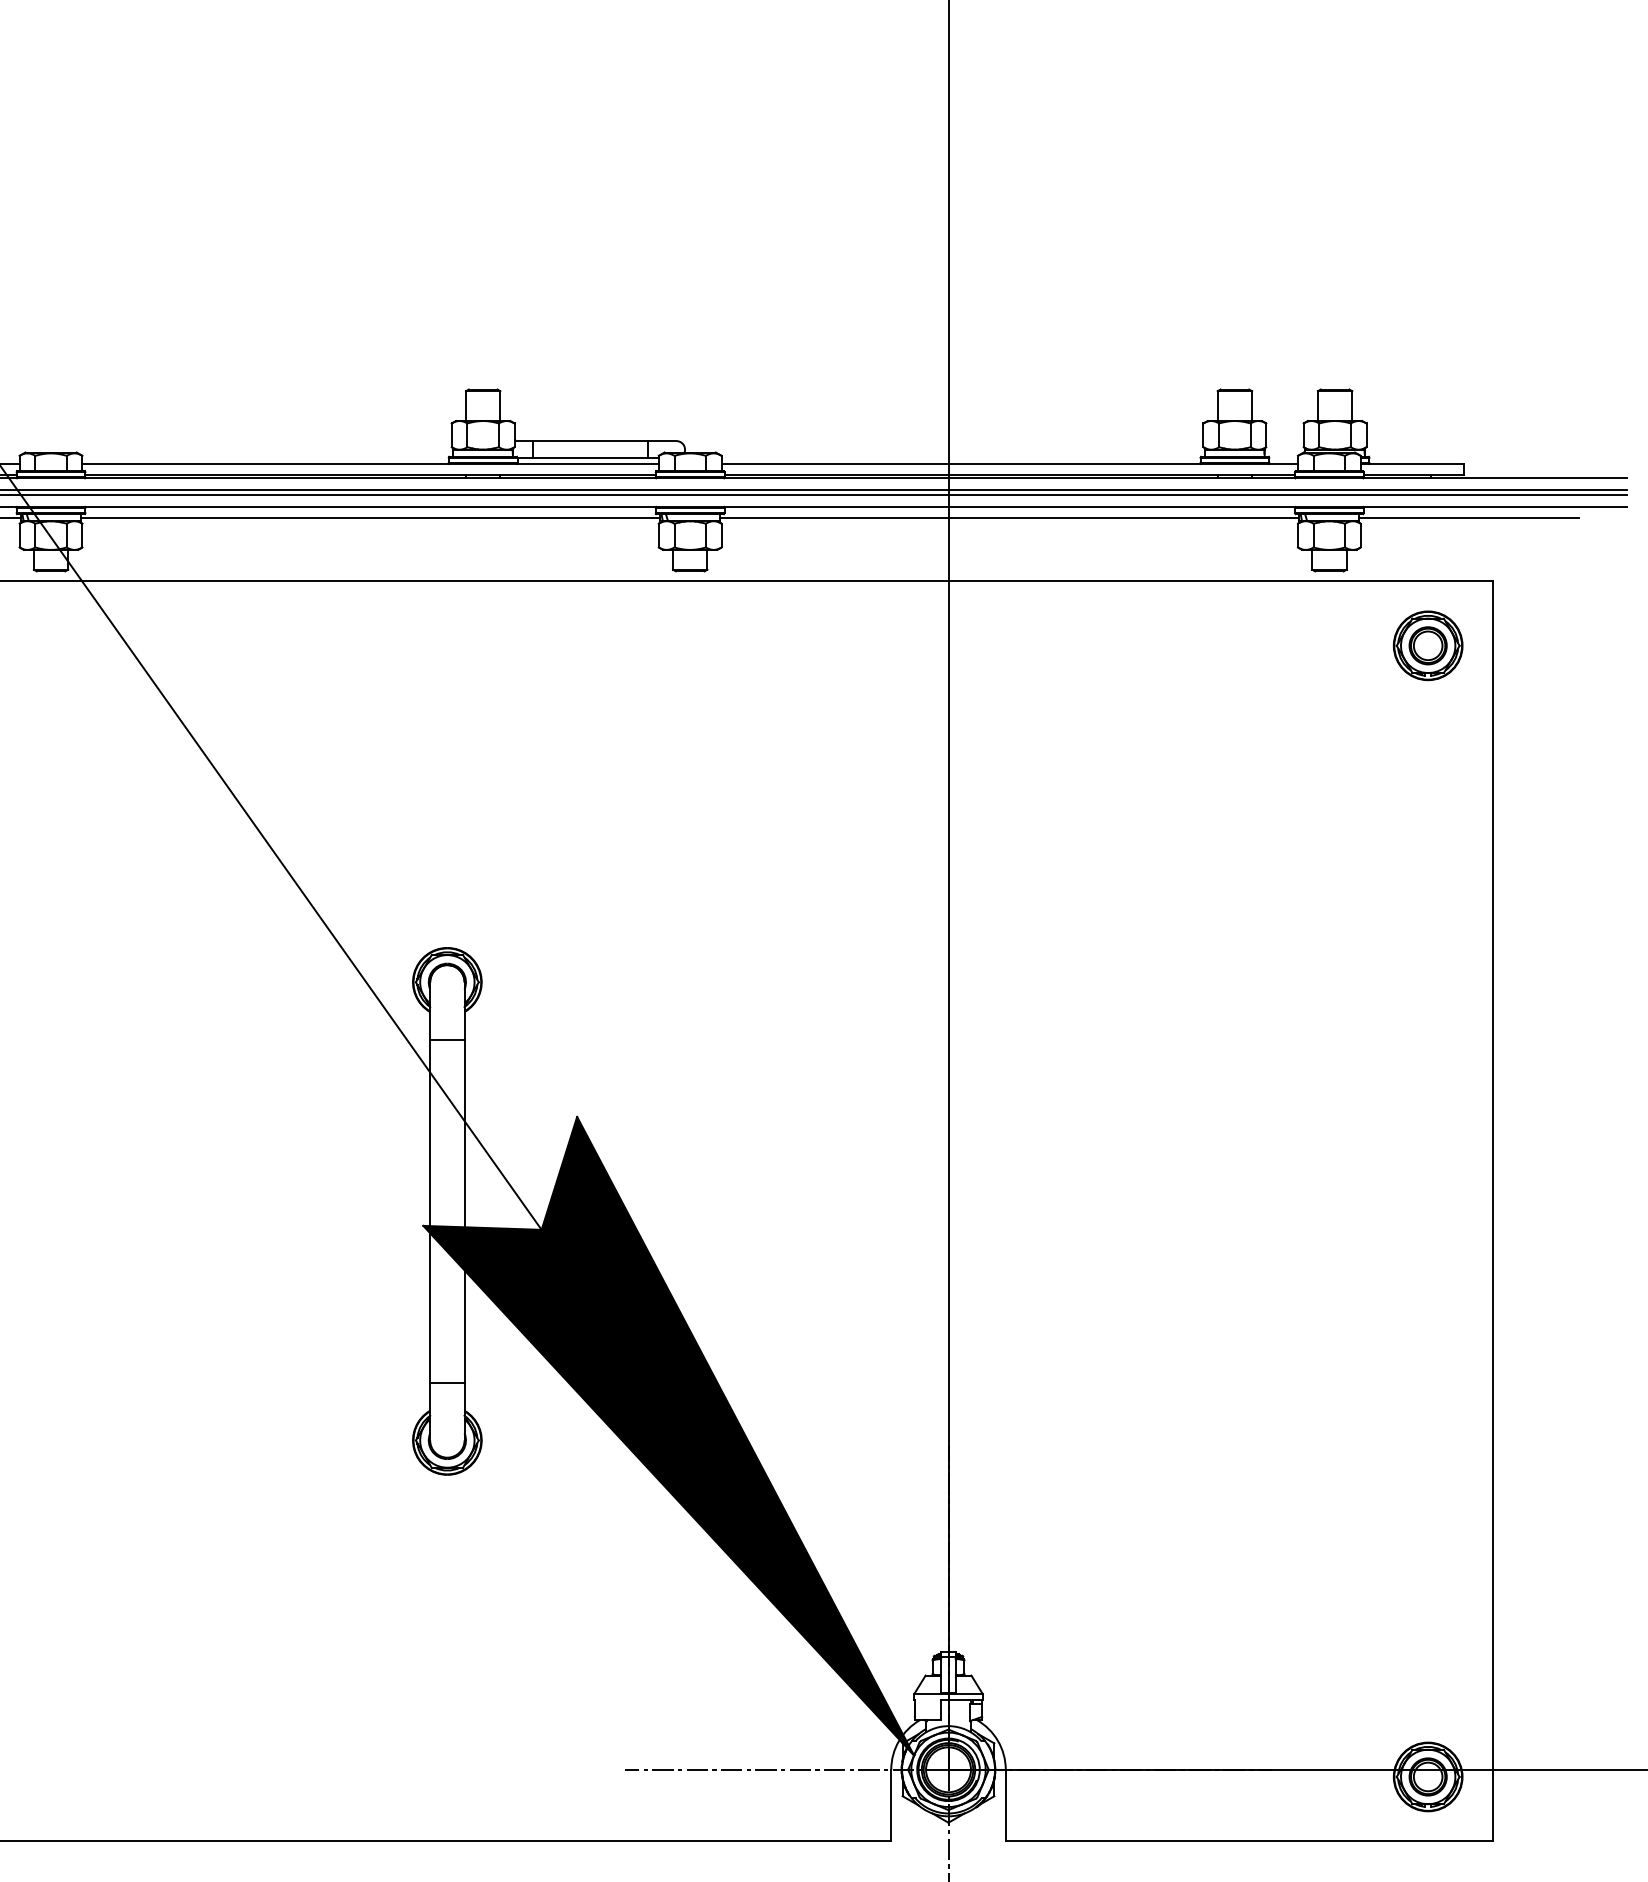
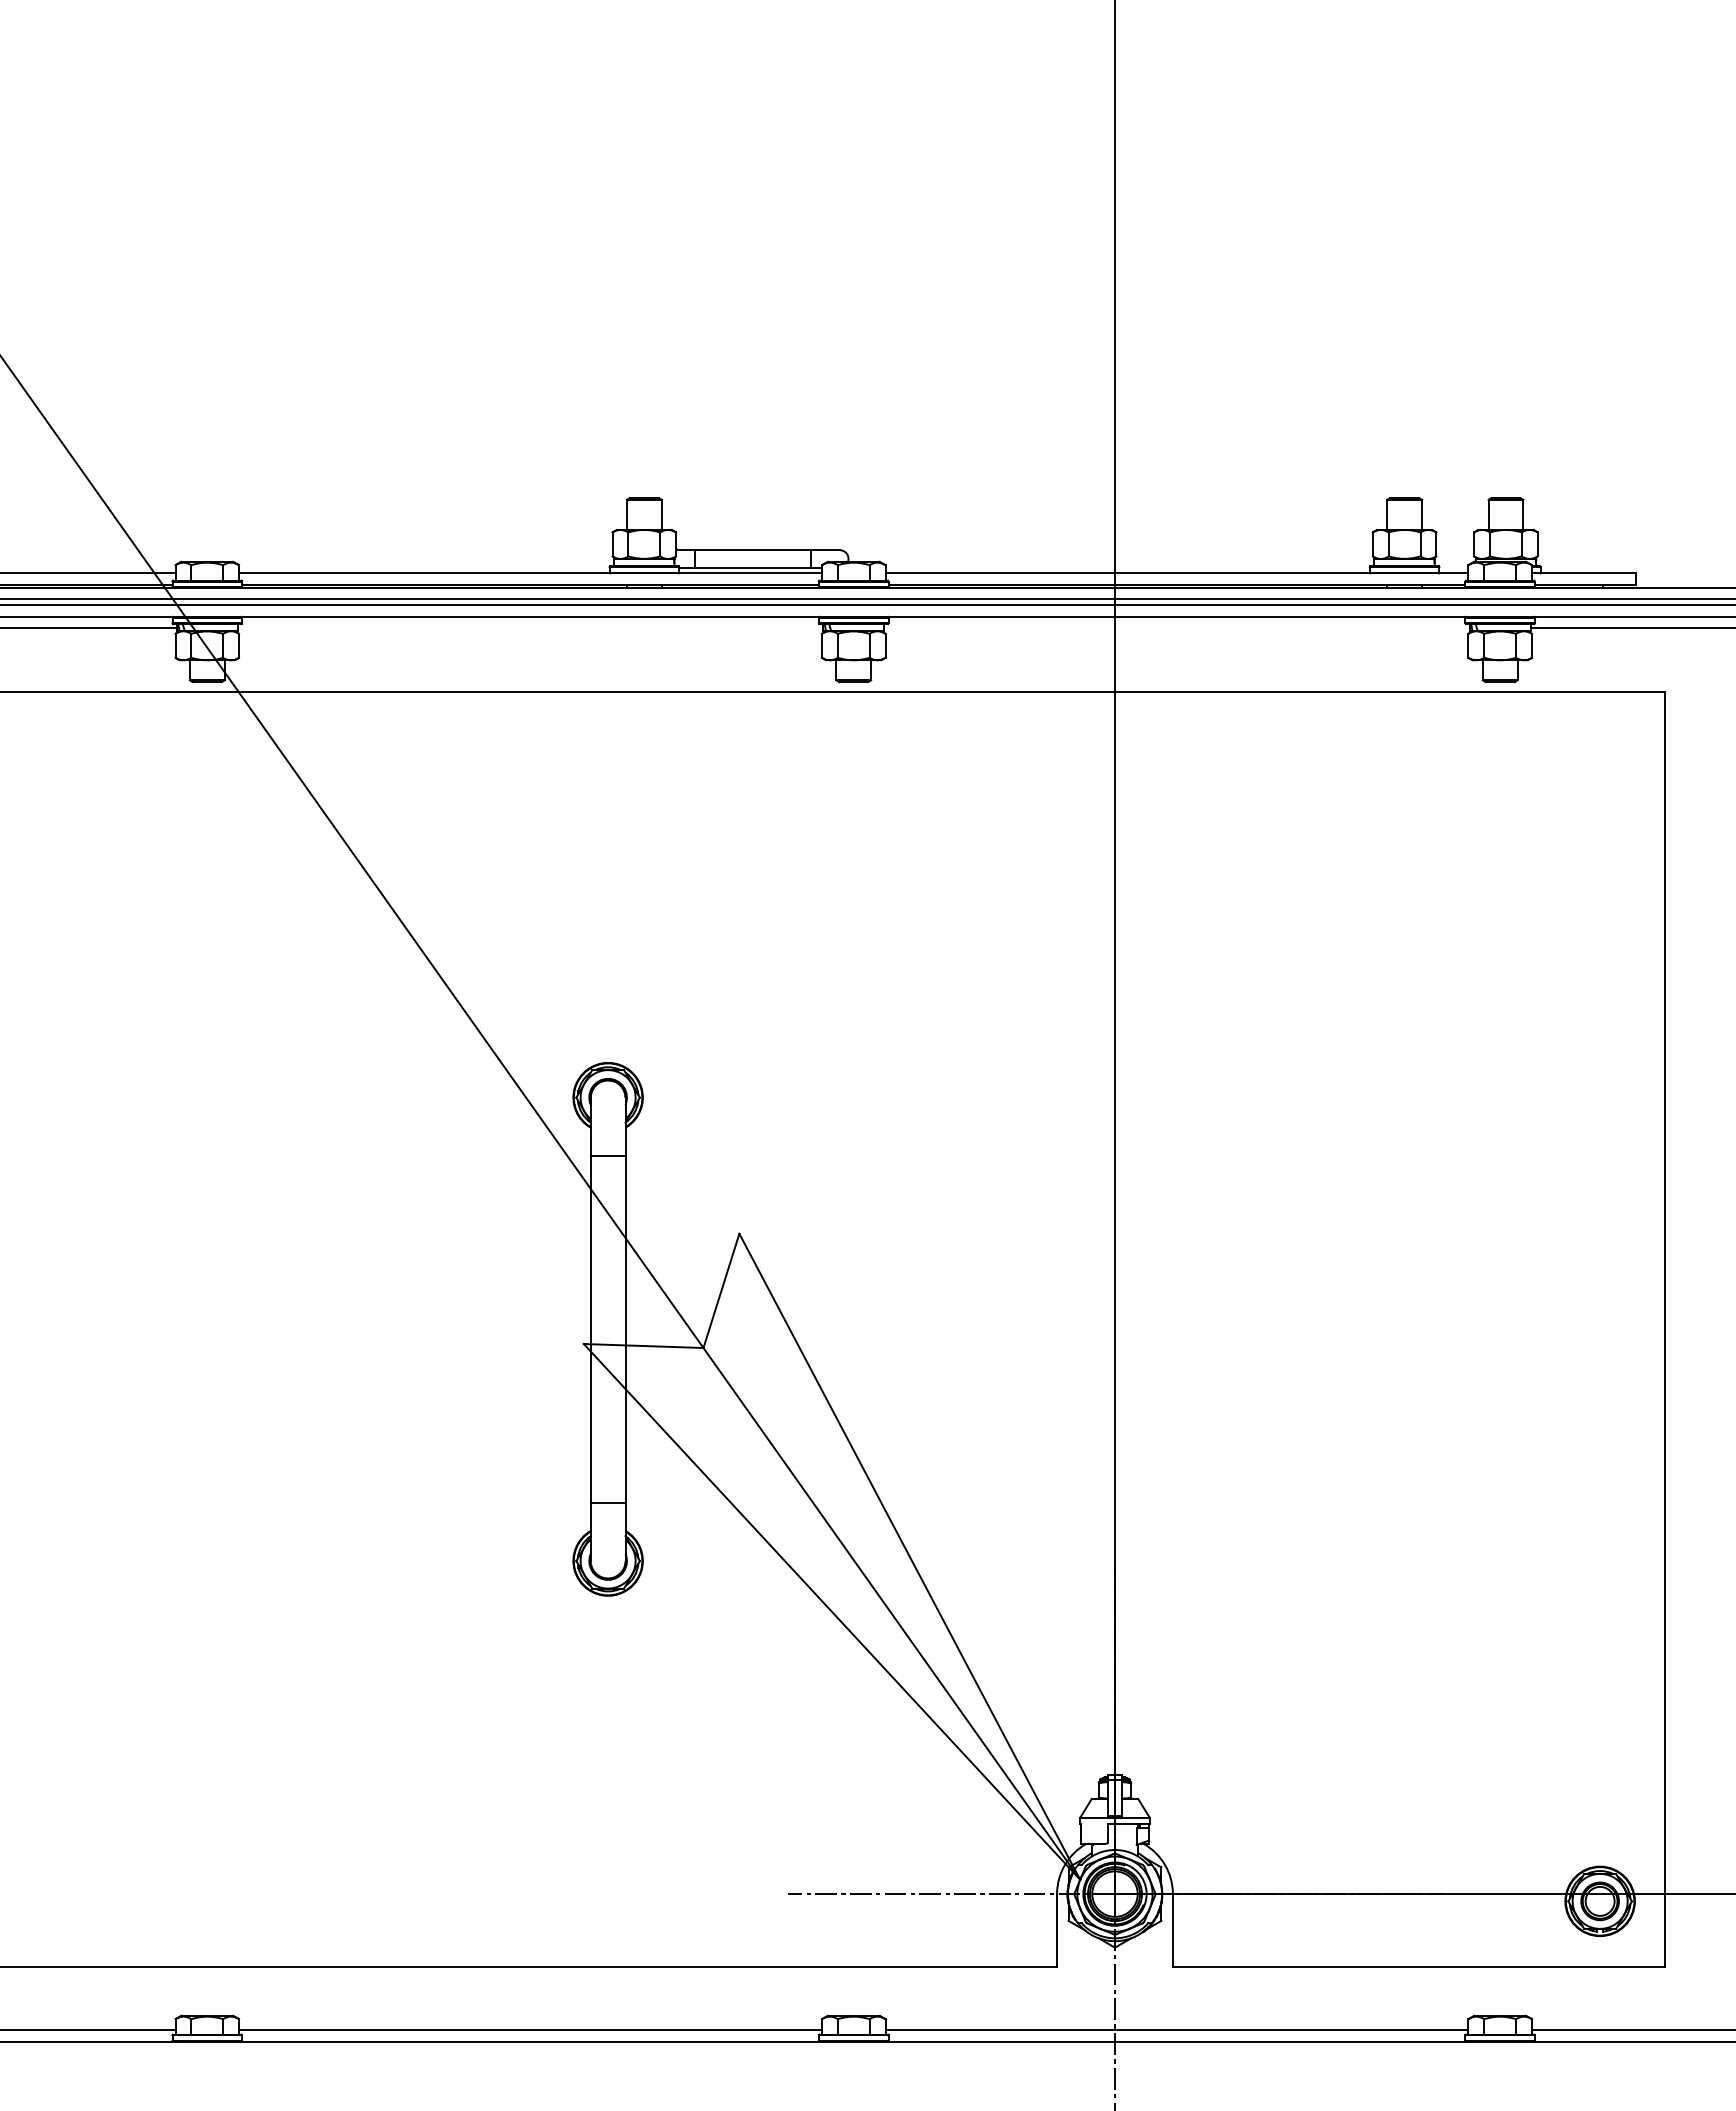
line: (370, 518) -> (530, 628), removed
line: (1009, 518) -> (1176, 628), removed
part: (1427, 645) -> (1599, 756), removed
fill: (668, 1435) -> (831, 1556), removed

